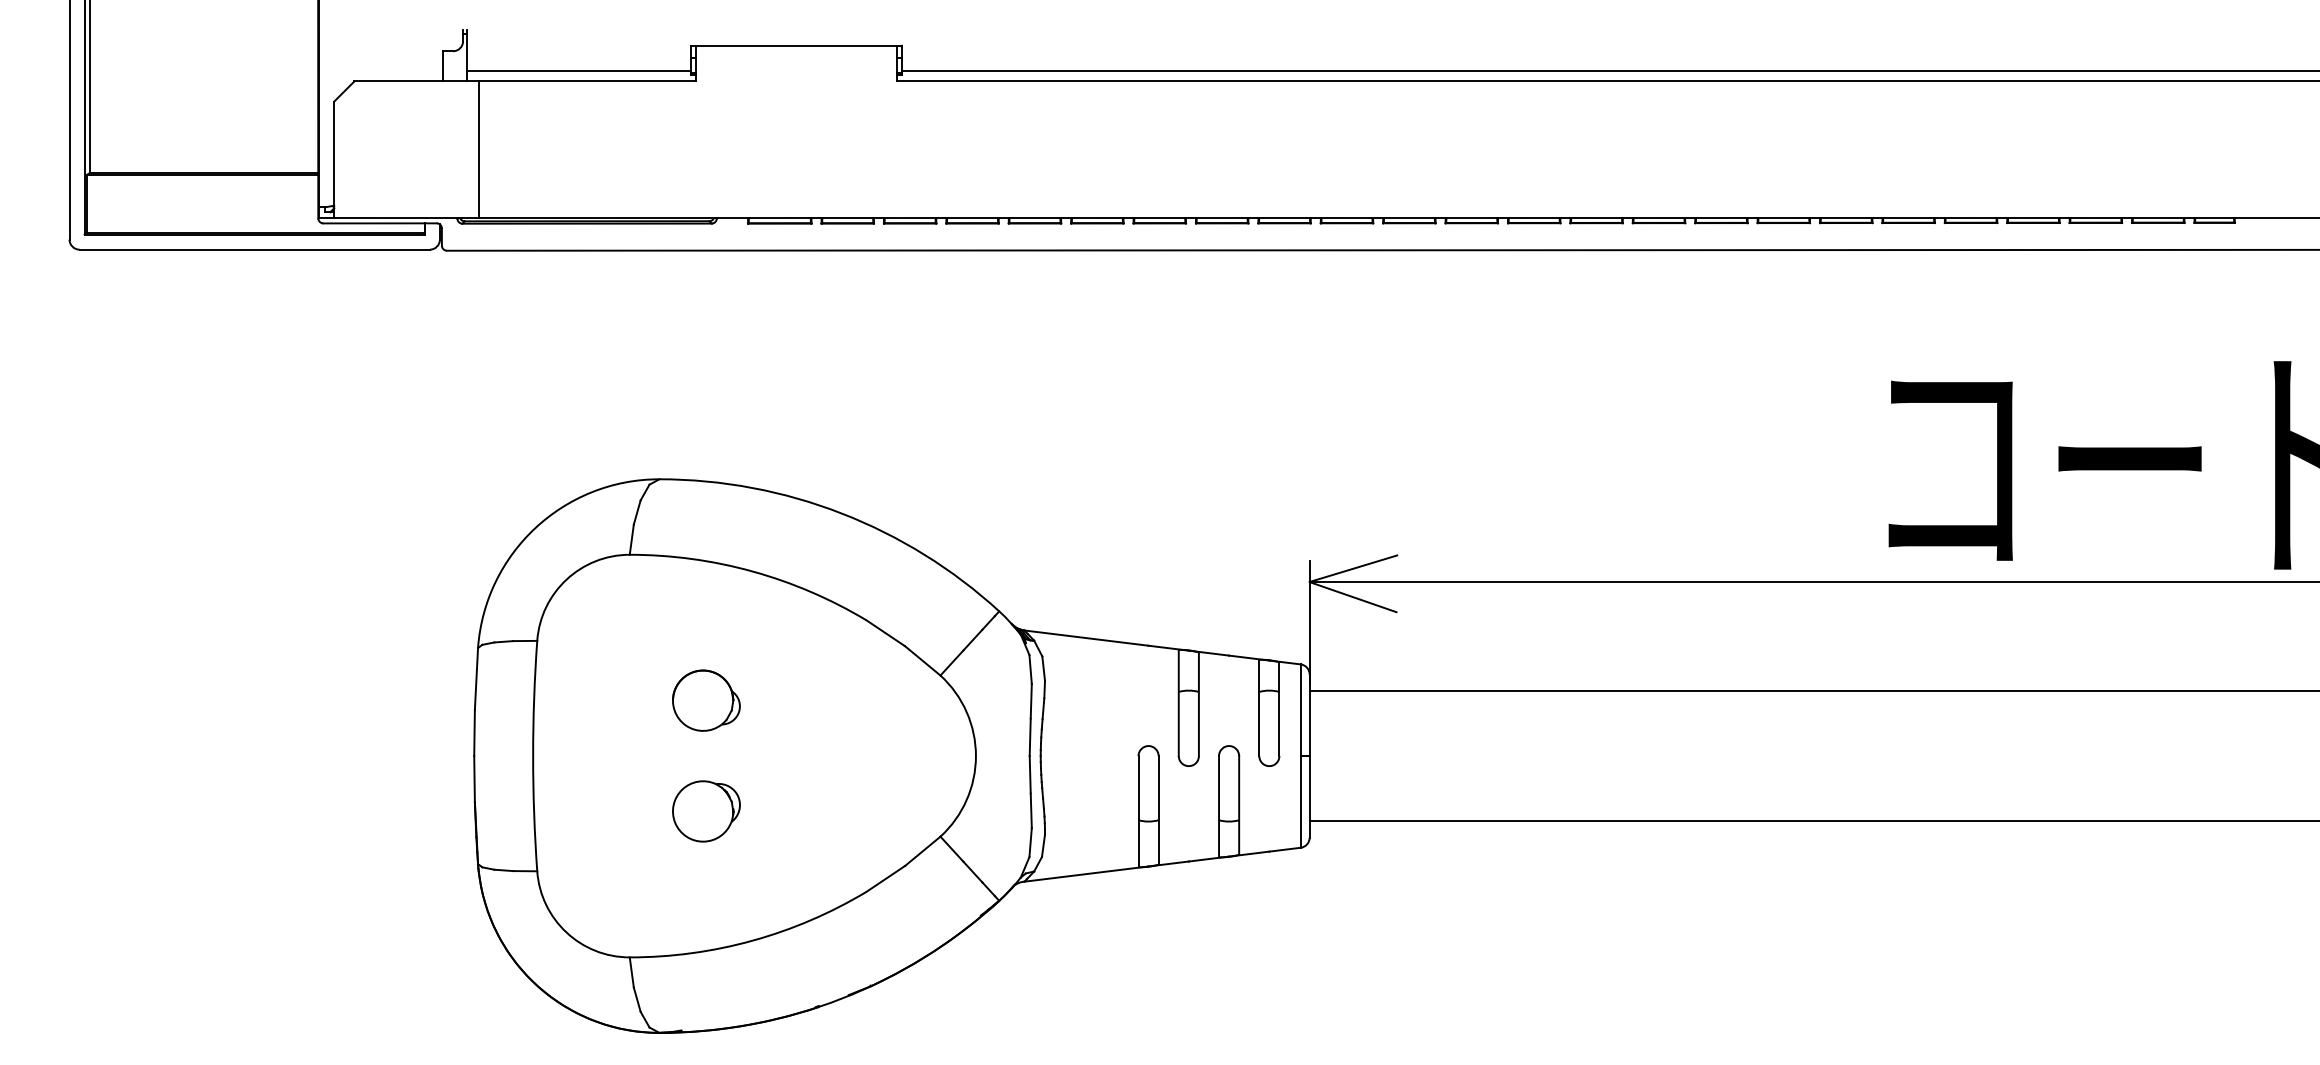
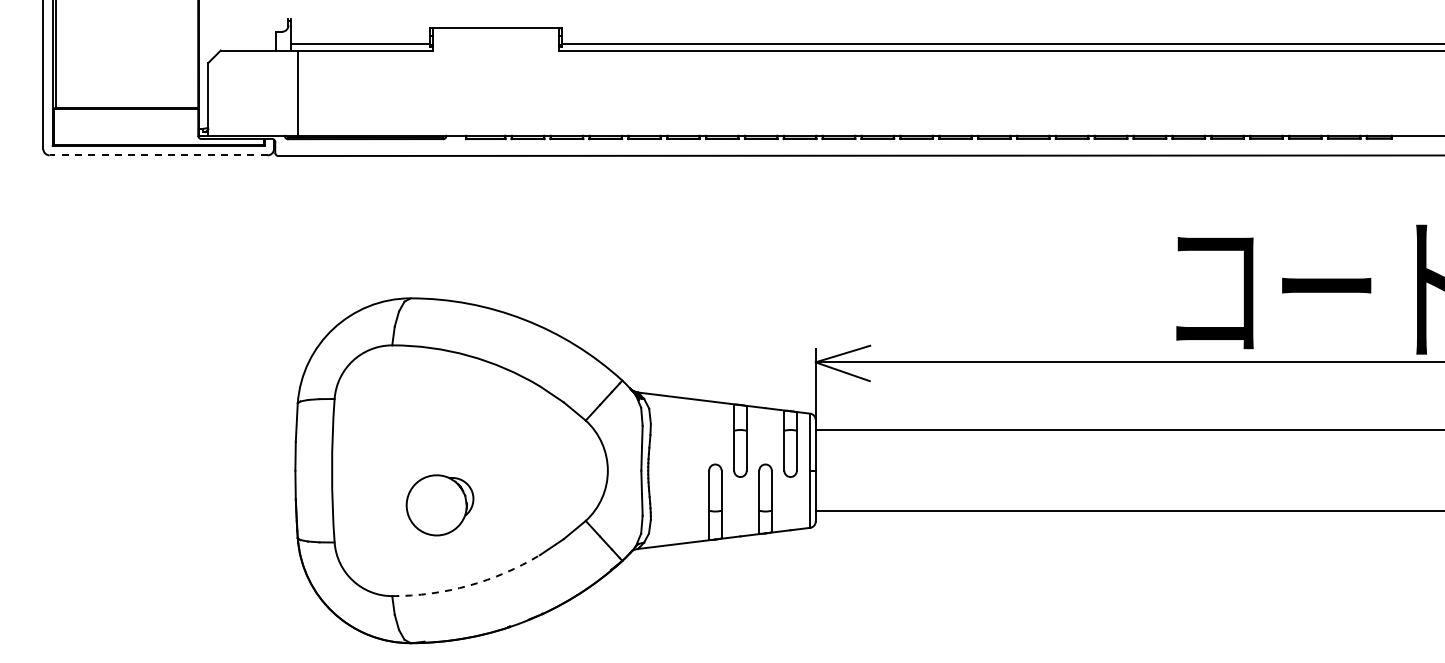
line: (254, 249) -> (158, 155), solid -> dashed
part: (705, 699) -> (439, 435), removed
part: (705, 810) -> (439, 504), size x1.6
arc: (752, 940) -> (468, 585), solid -> dashed

